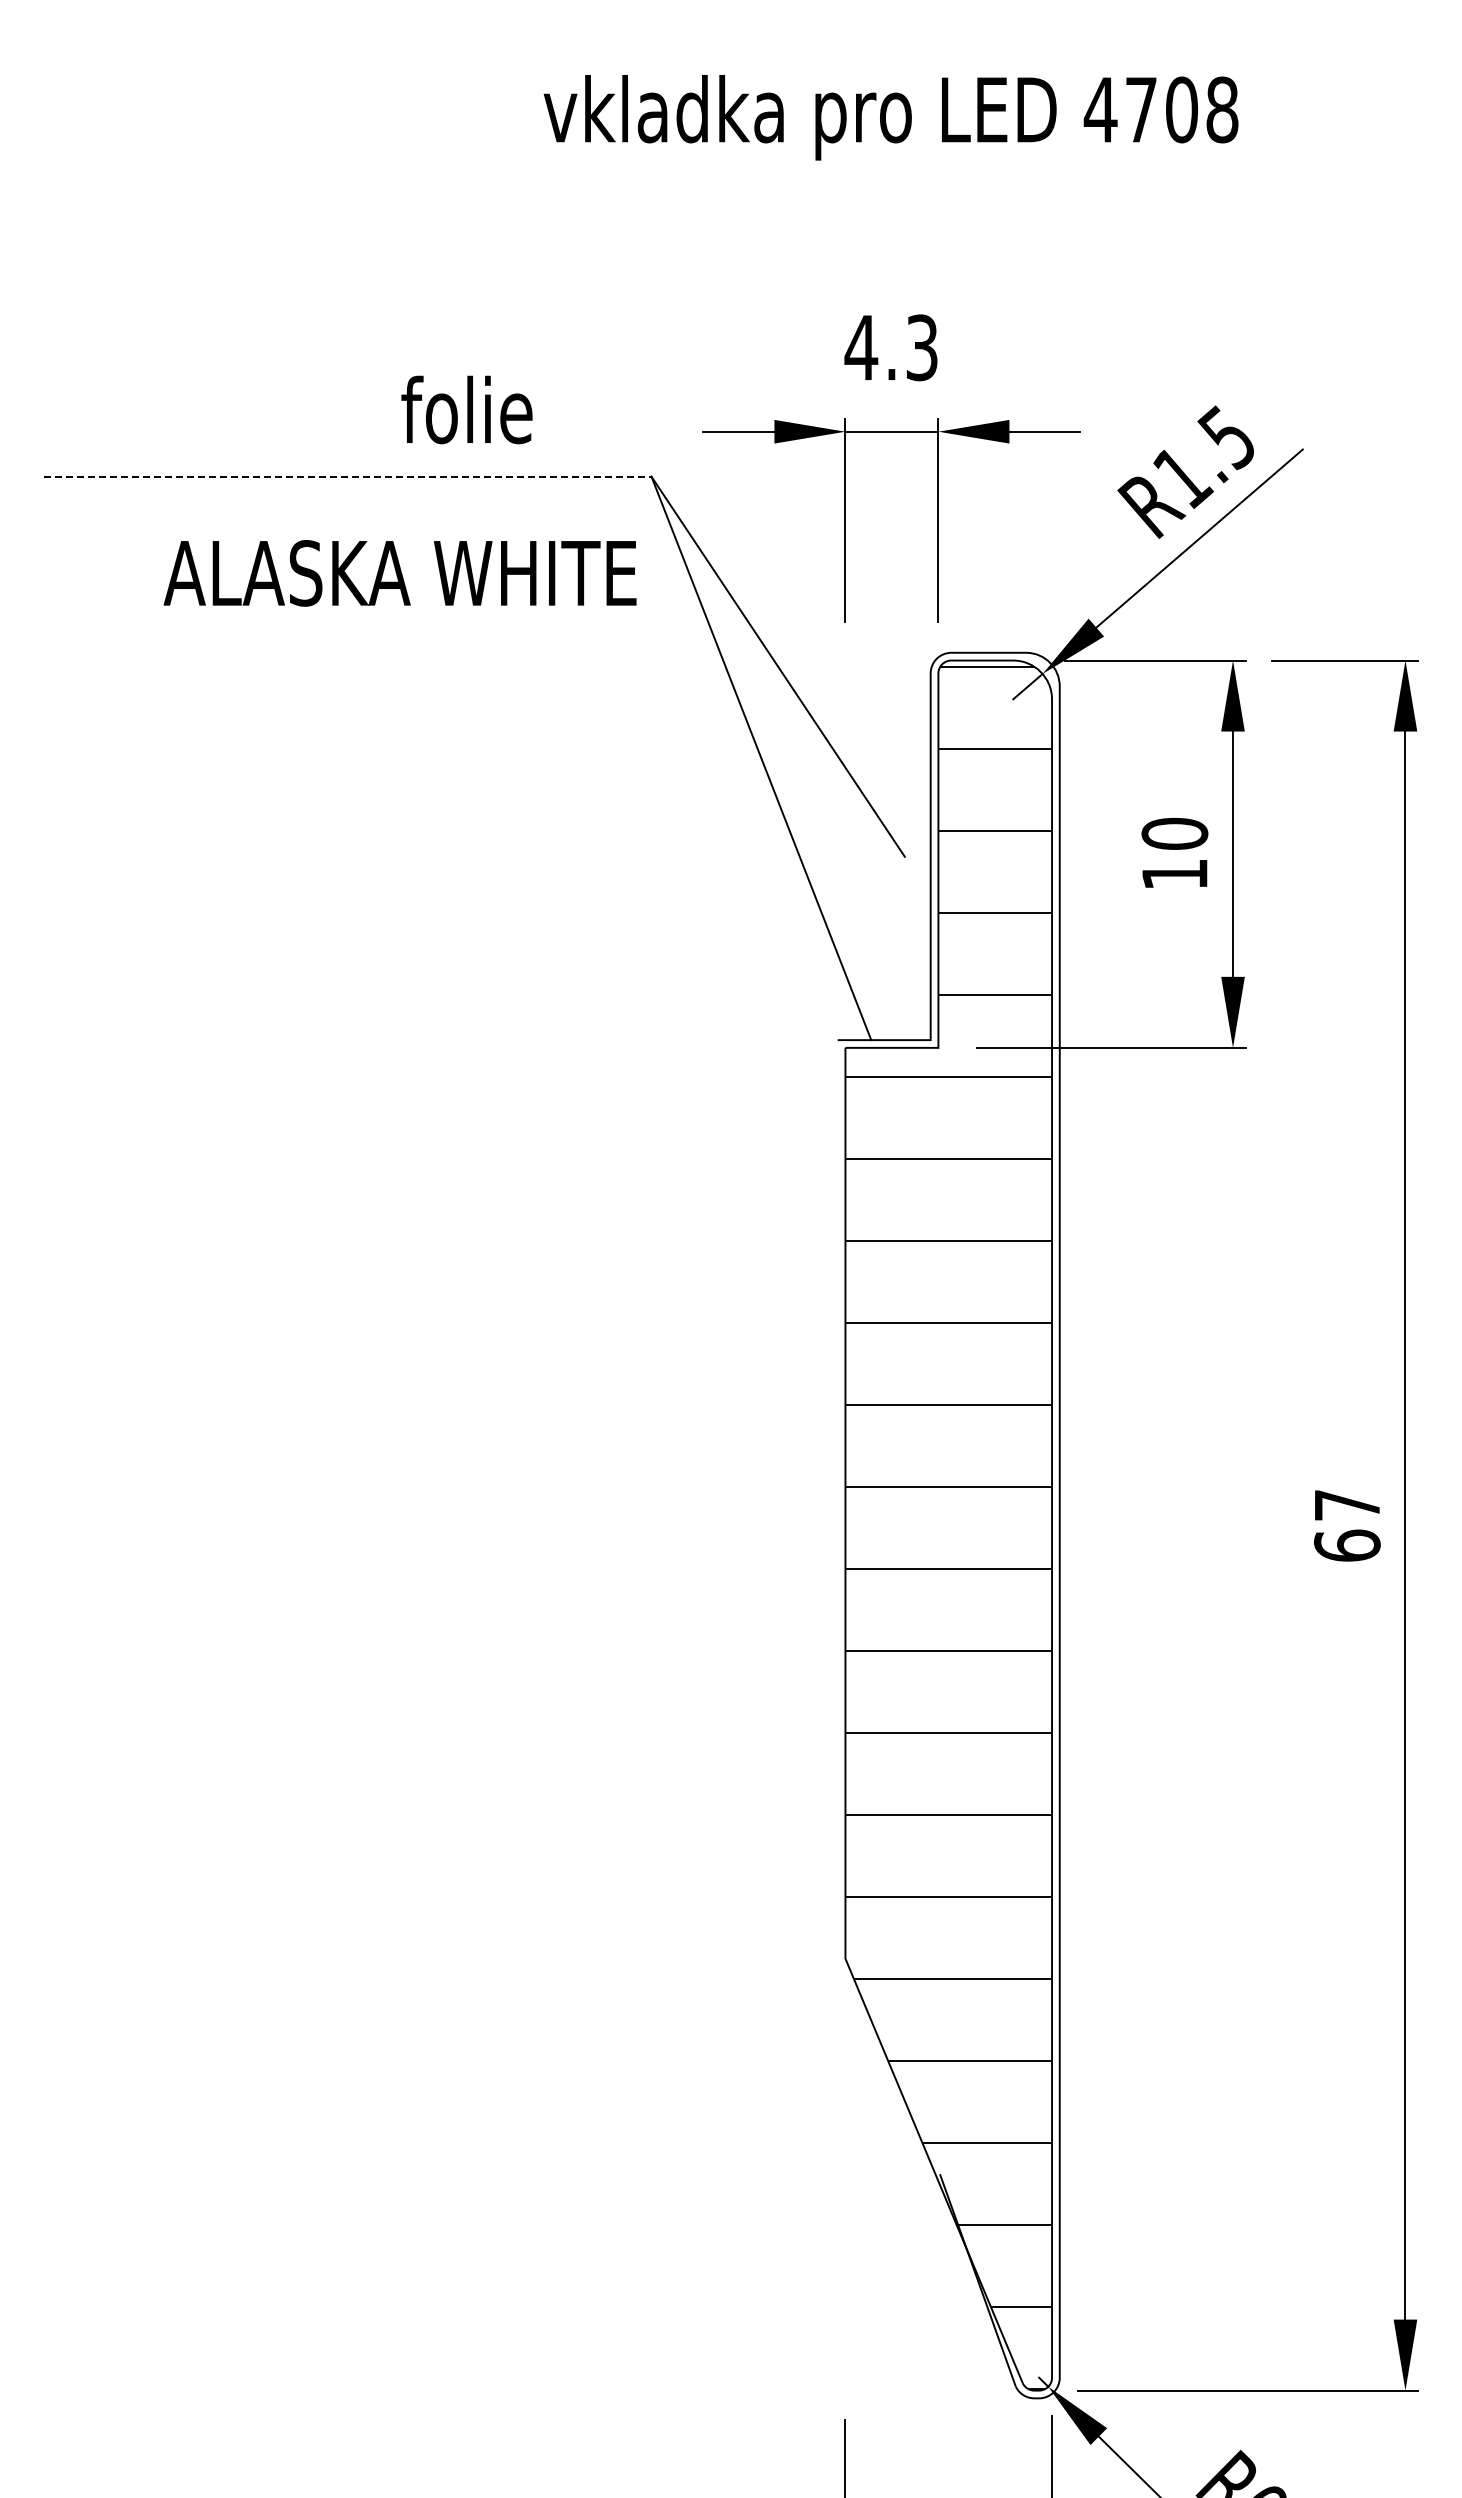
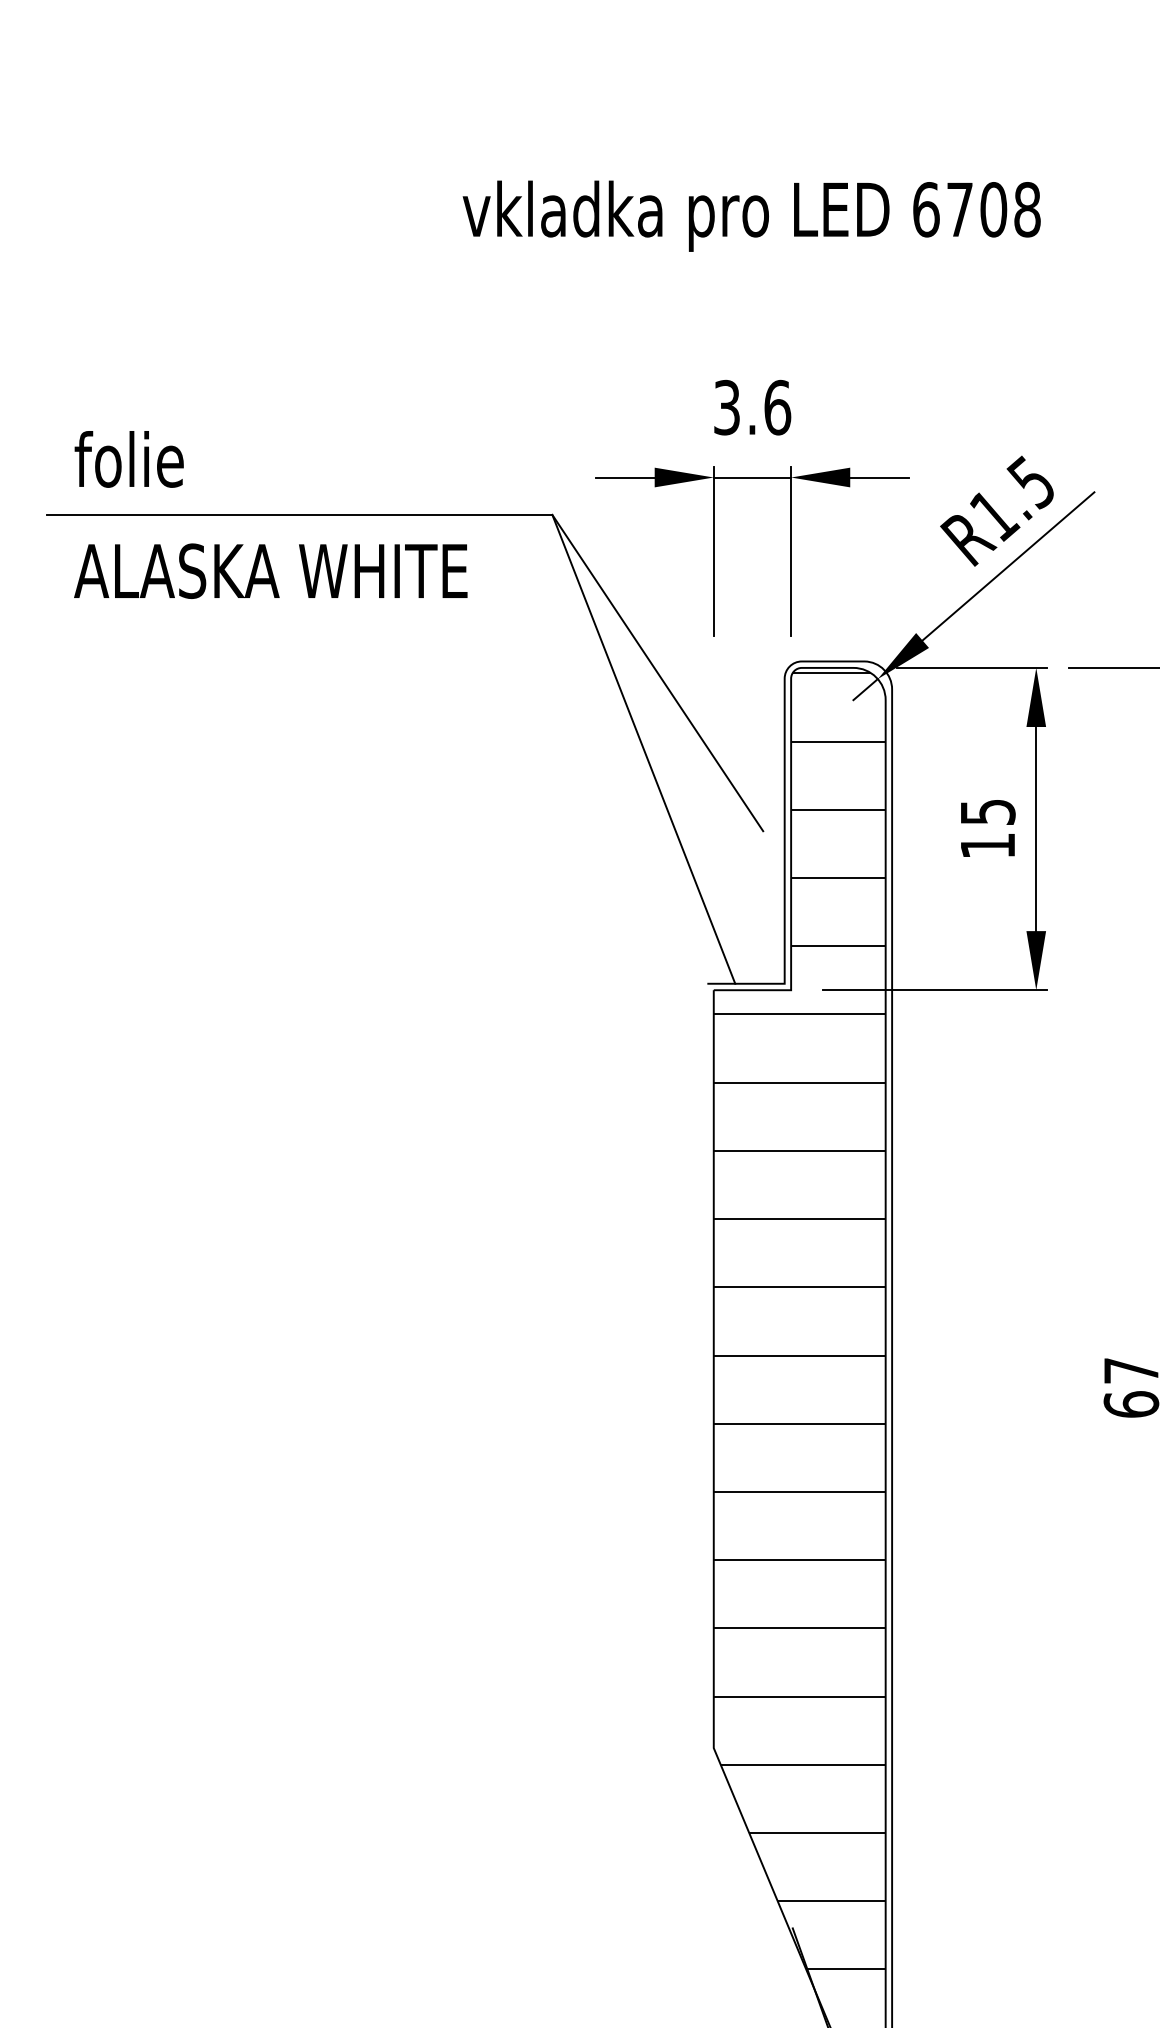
text: (1100, 109) -> (926, 209), 4708 -> 6708
text: (891, 347) -> (752, 407), 4.3 -> 3.6
text: (466, 409) -> (128, 459), moved
line: (347, 476) -> (299, 514), dashed -> solid
text: (399, 573) -> (270, 571), moved
text: (1174, 833) -> (987, 811), 10 -> 15

